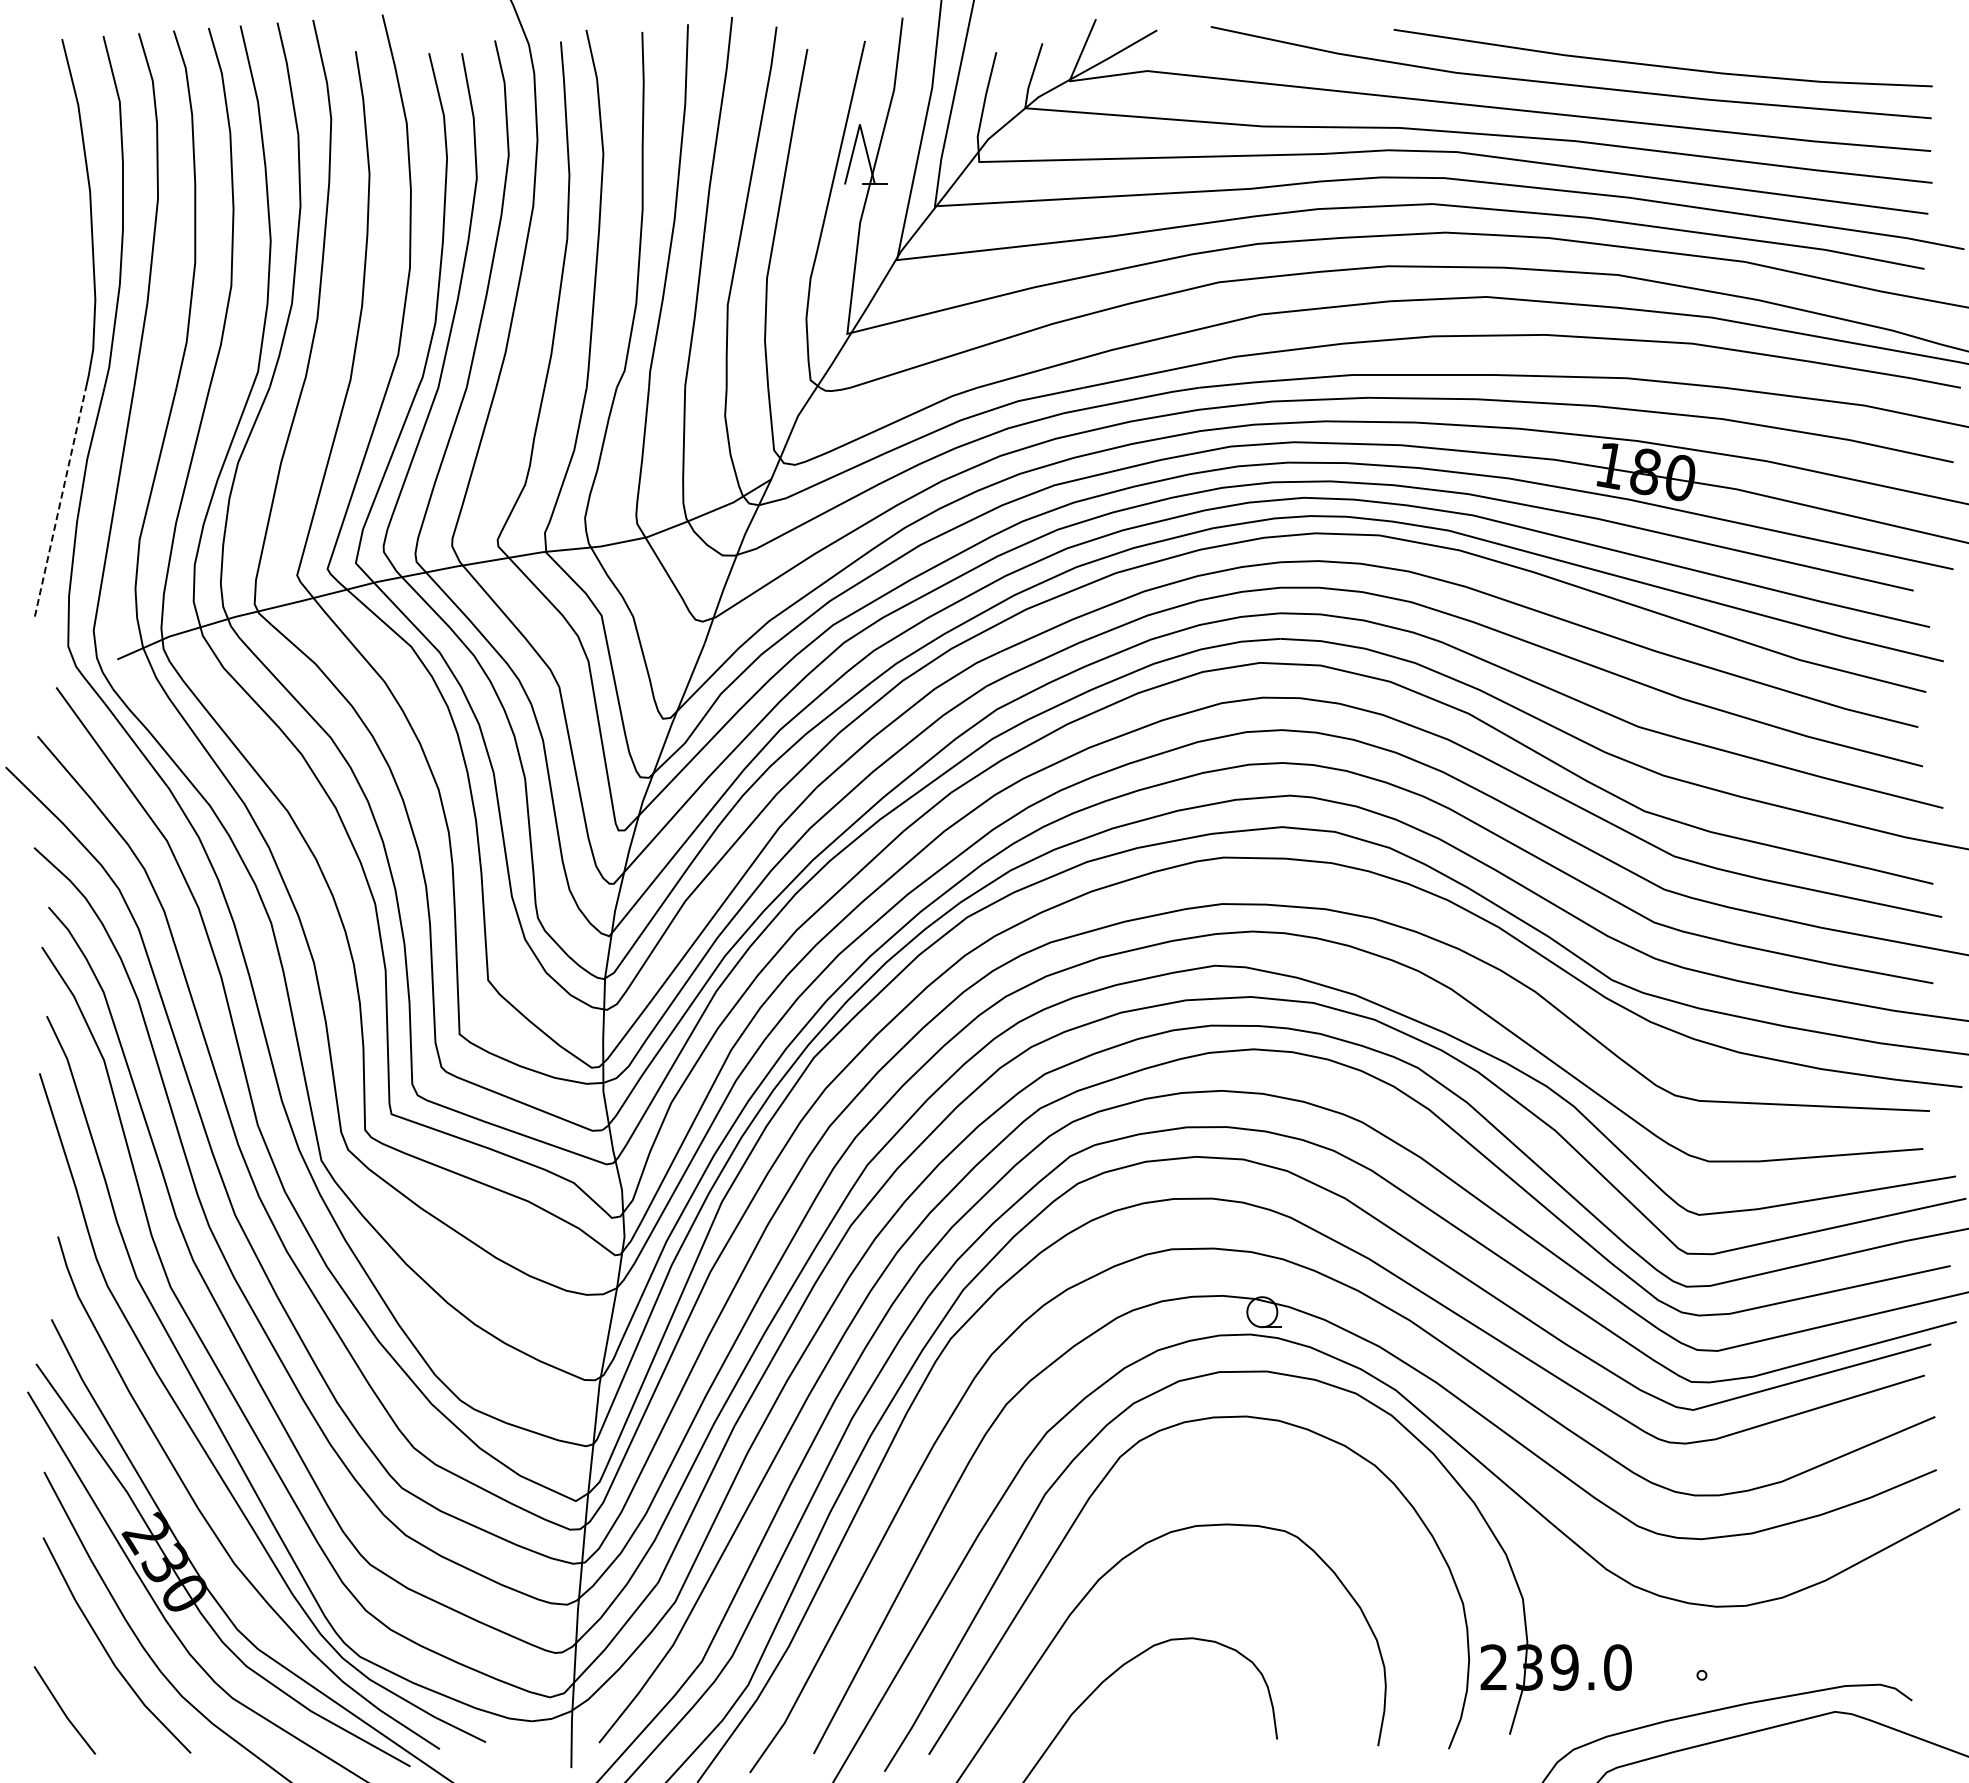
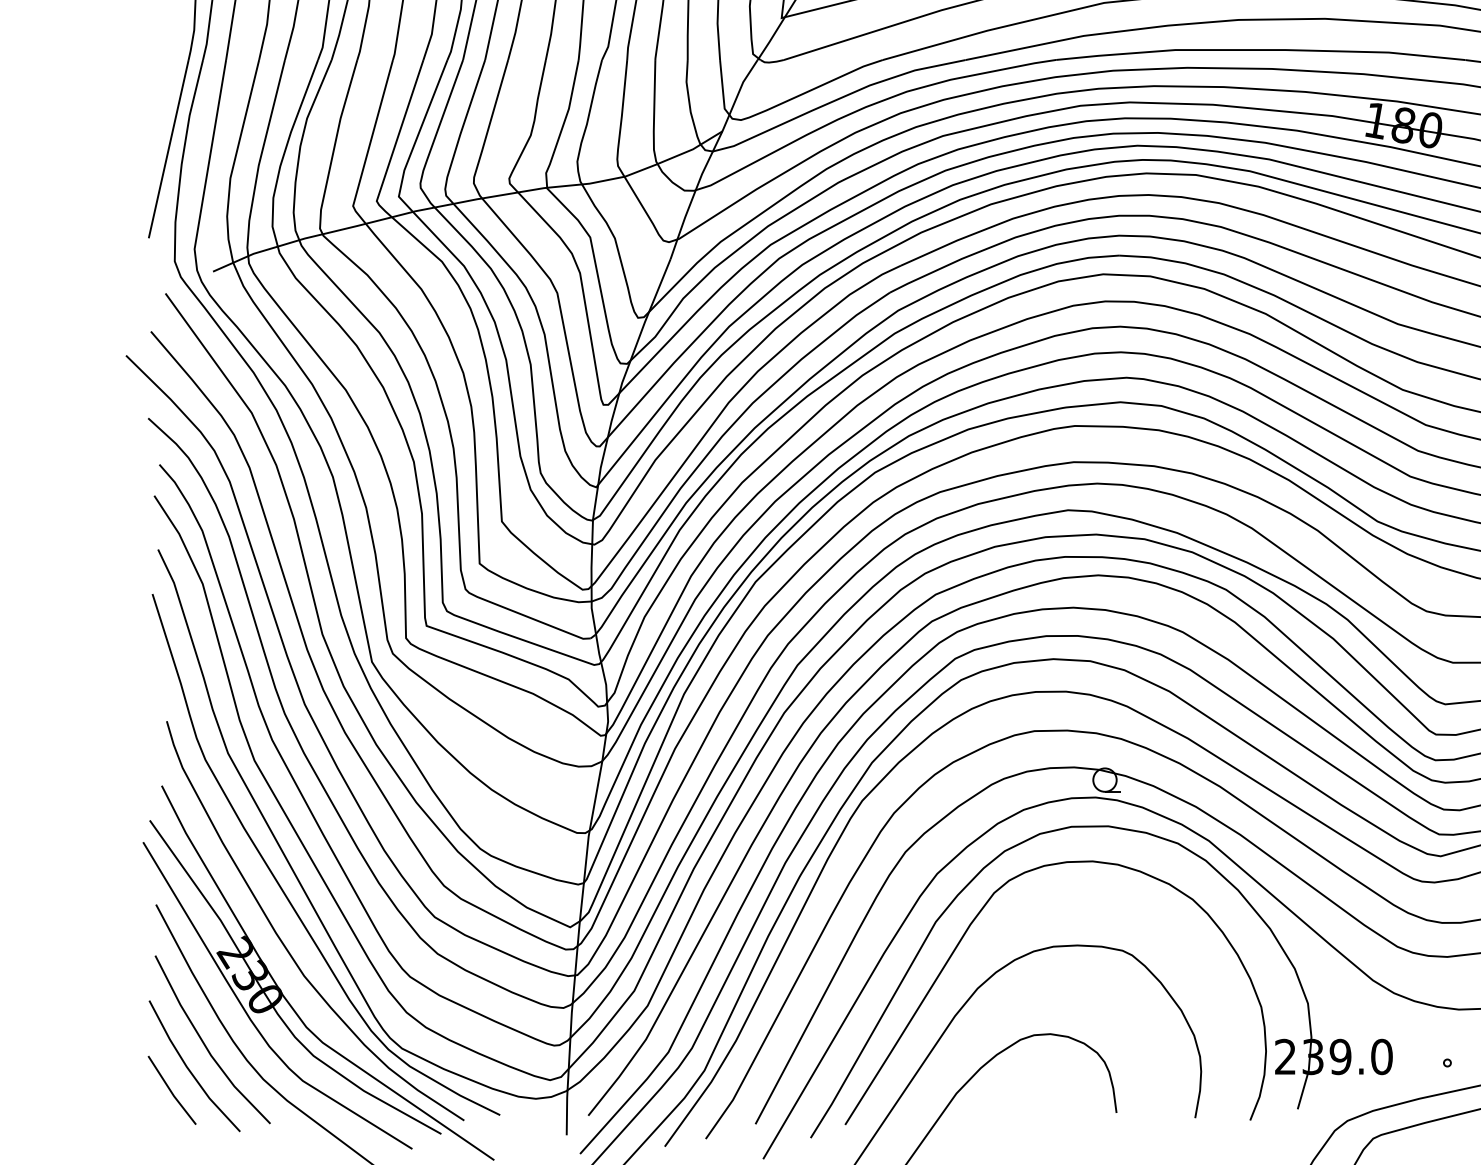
line: (60, 501) -> (168, 148), dashed -> solid
line: (87, 1683) -> (189, 1069), added

